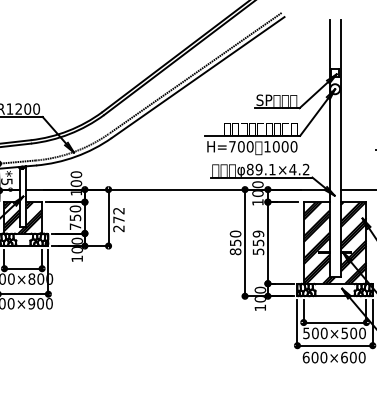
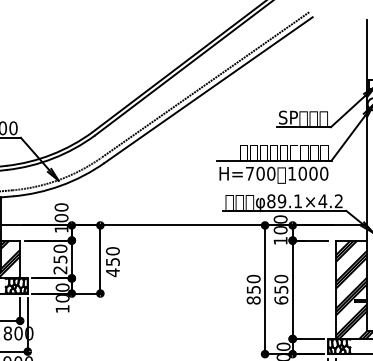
text: (118, 219) -> (112, 261), 272 -> 450
text: (75, 226) -> (60, 269), 750 -> 250
text: (258, 242) -> (281, 289), 559 -> 650

